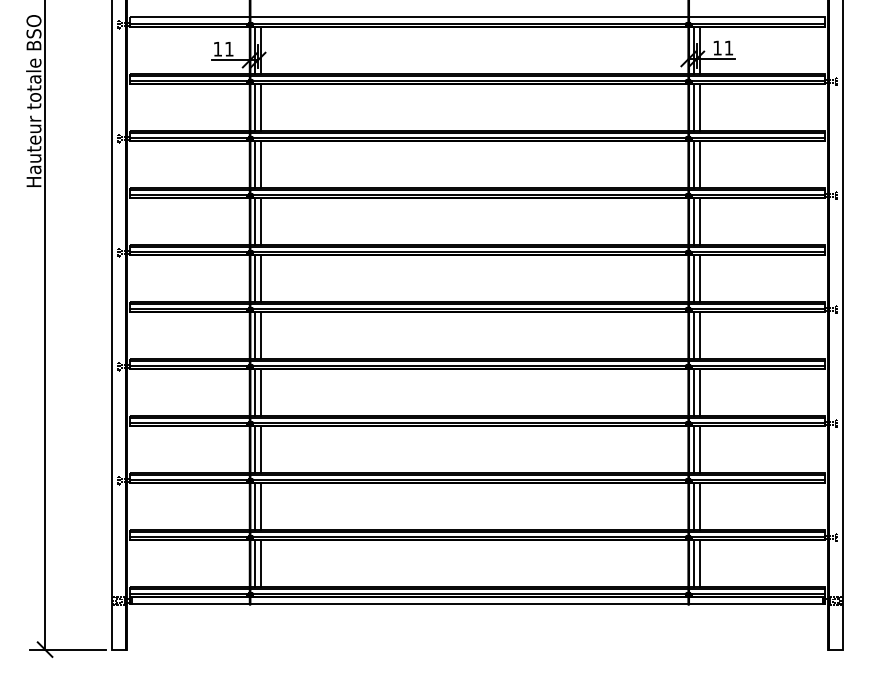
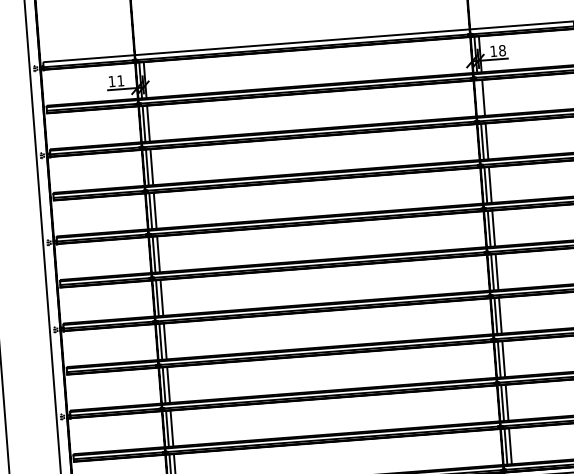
text: (728, 47) -> (502, 50), 11 -> 18
line: (693, 107) -> (478, 98), removed

